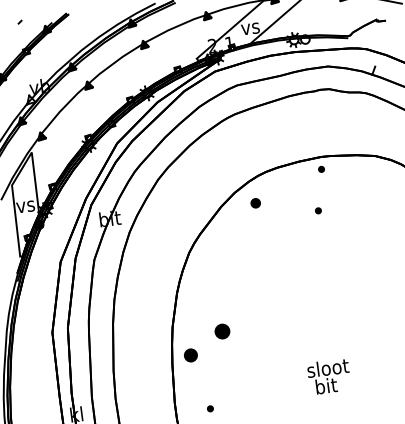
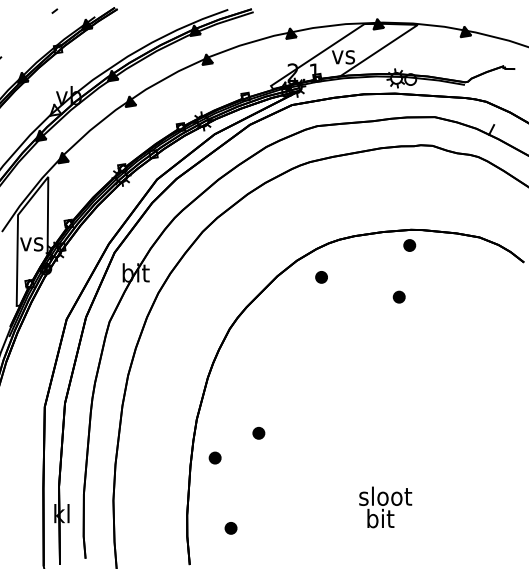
part: (321, 169) -> (409, 245), size x1.67
part: (317, 210) -> (398, 296), size x1.67
part: (222, 331) -> (258, 433), size x0.62
part: (190, 355) -> (214, 457), size x0.71
part: (210, 408) -> (230, 528), size x1.67

